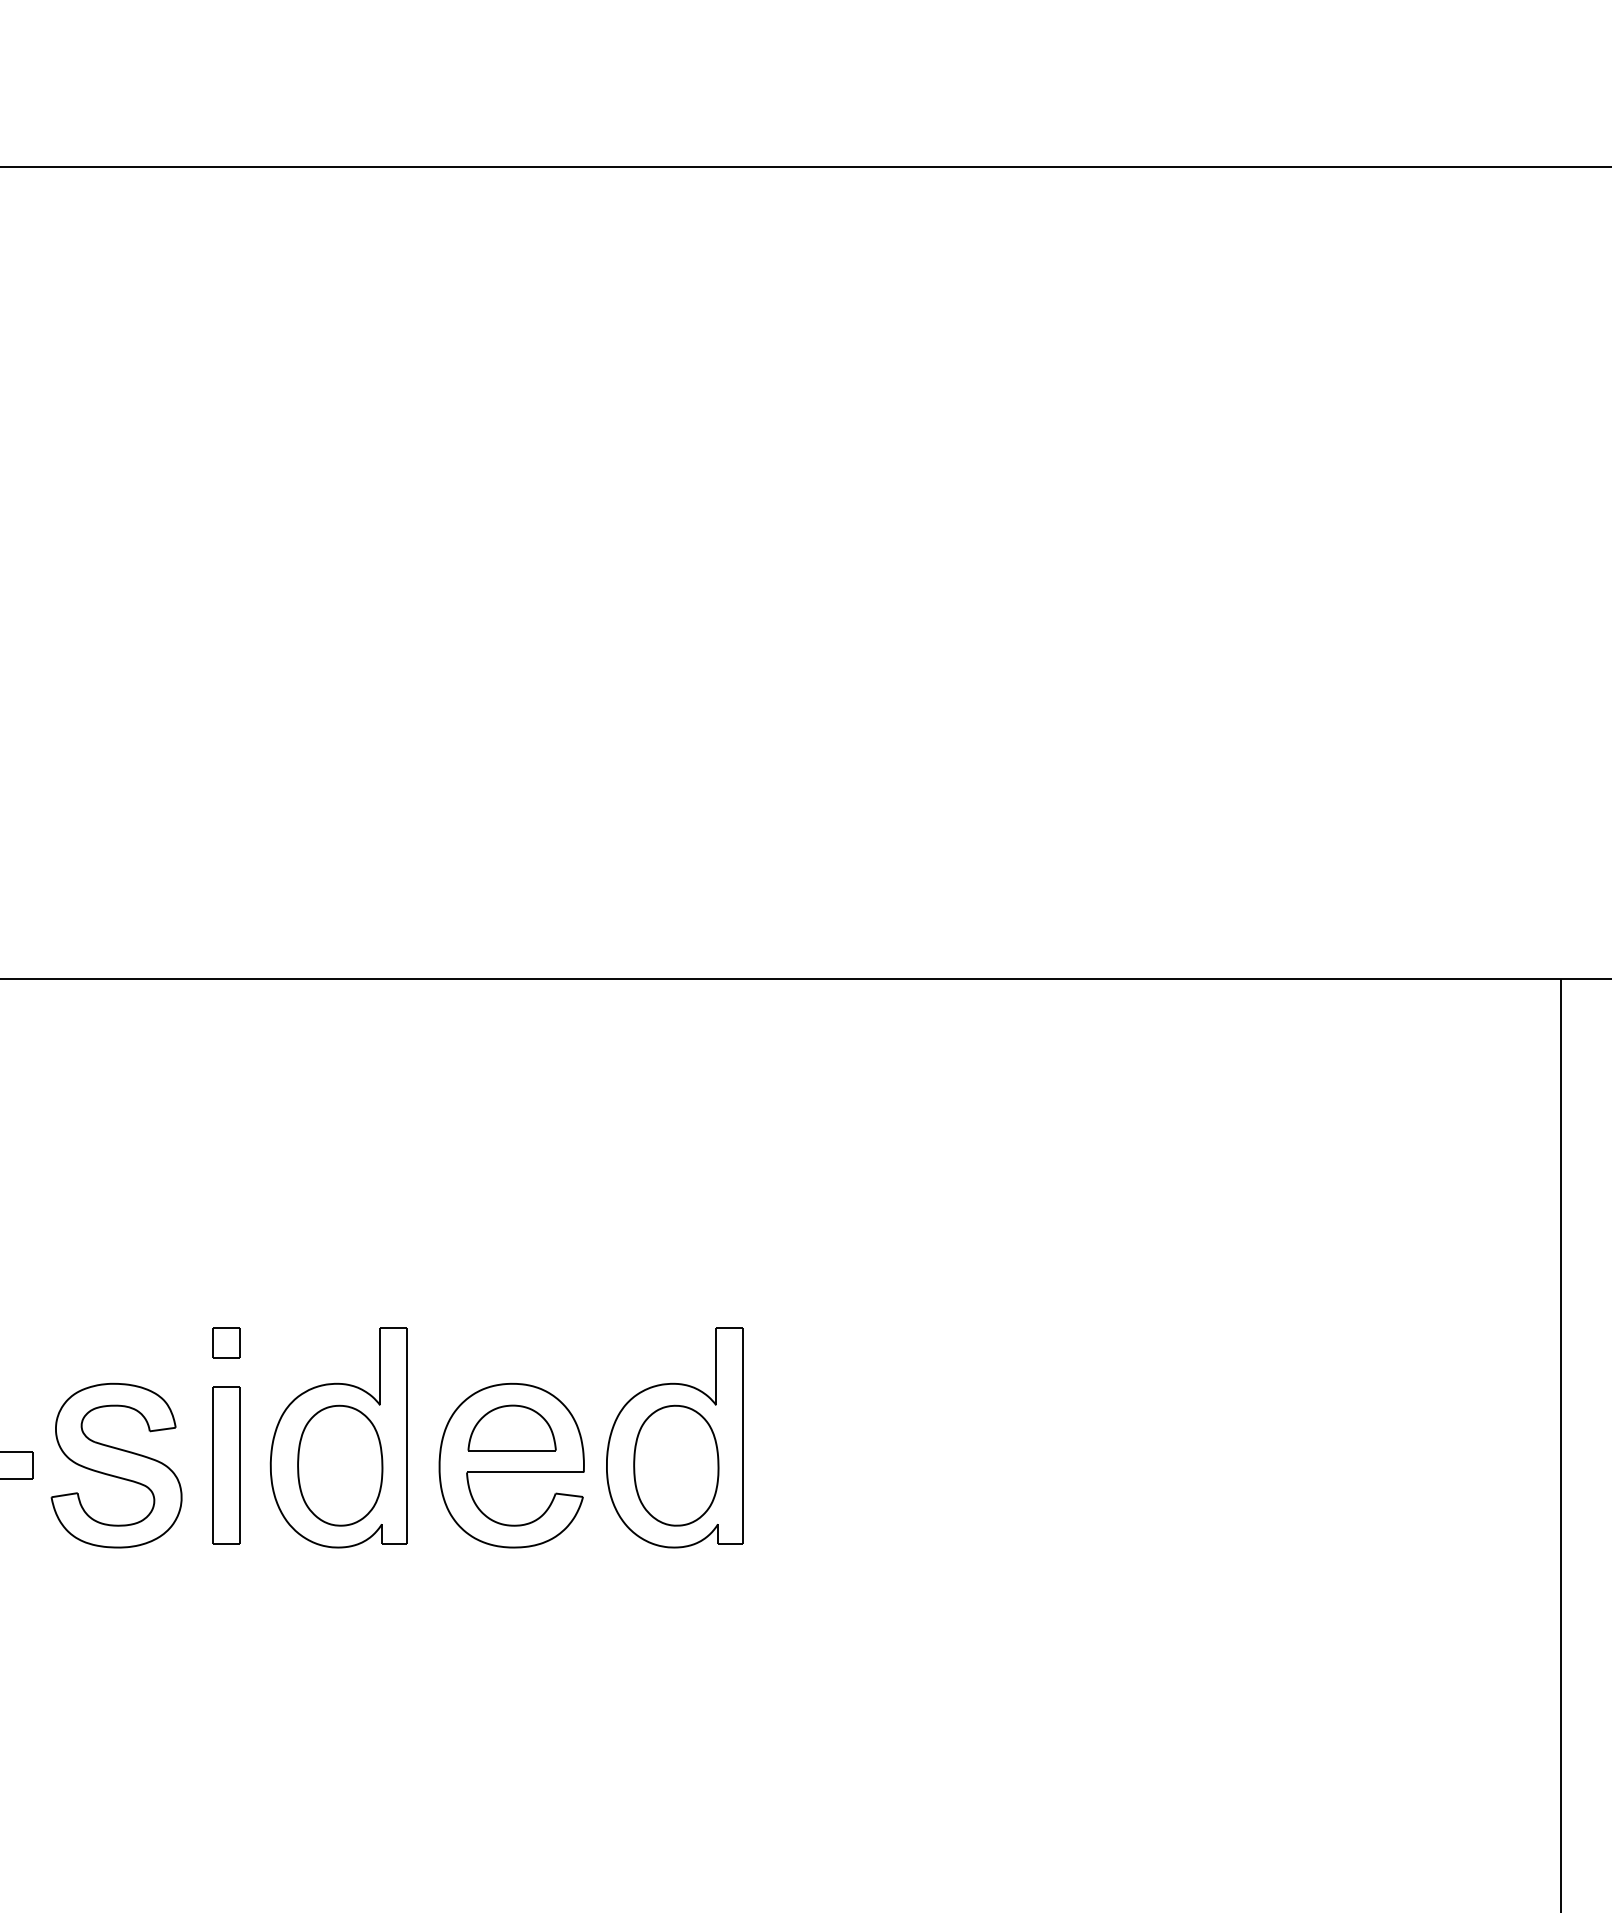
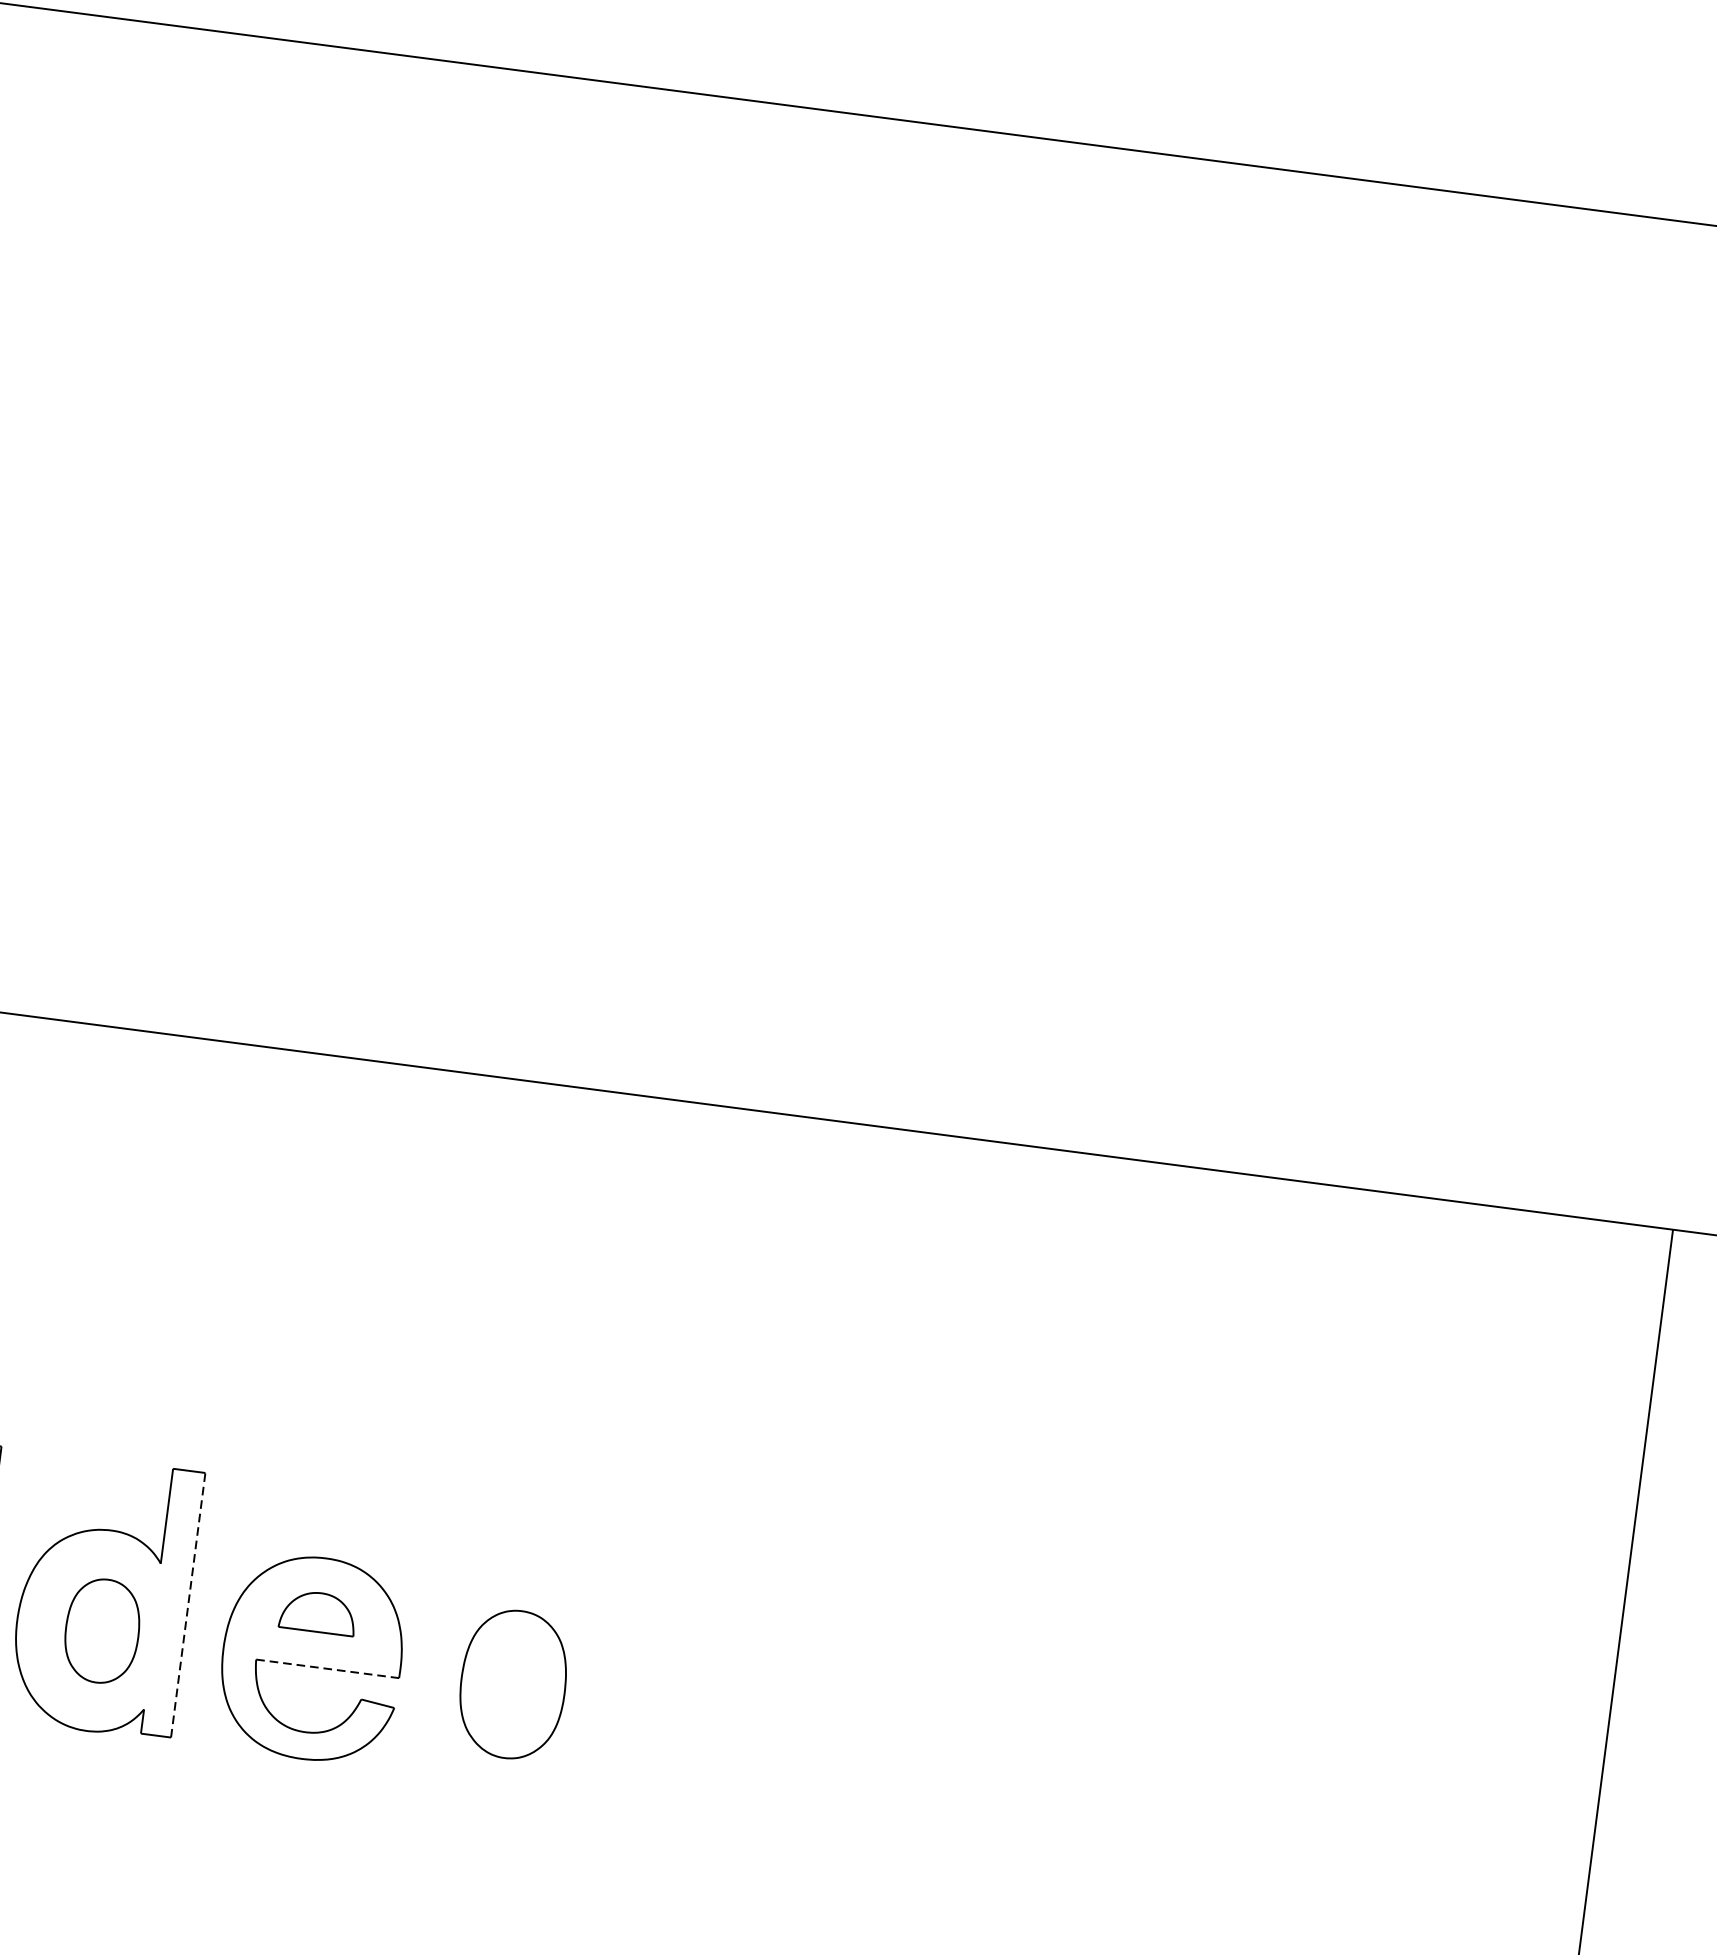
part: (511, 1427) -> (317, 1611), size x0.7
line: (406, 1435) -> (188, 1604), solid -> dashed
part: (674, 1437) -> (515, 1649), removed
part: (340, 1465) -> (102, 1630), size x0.7
line: (525, 1472) -> (327, 1668), solid -> dashed

